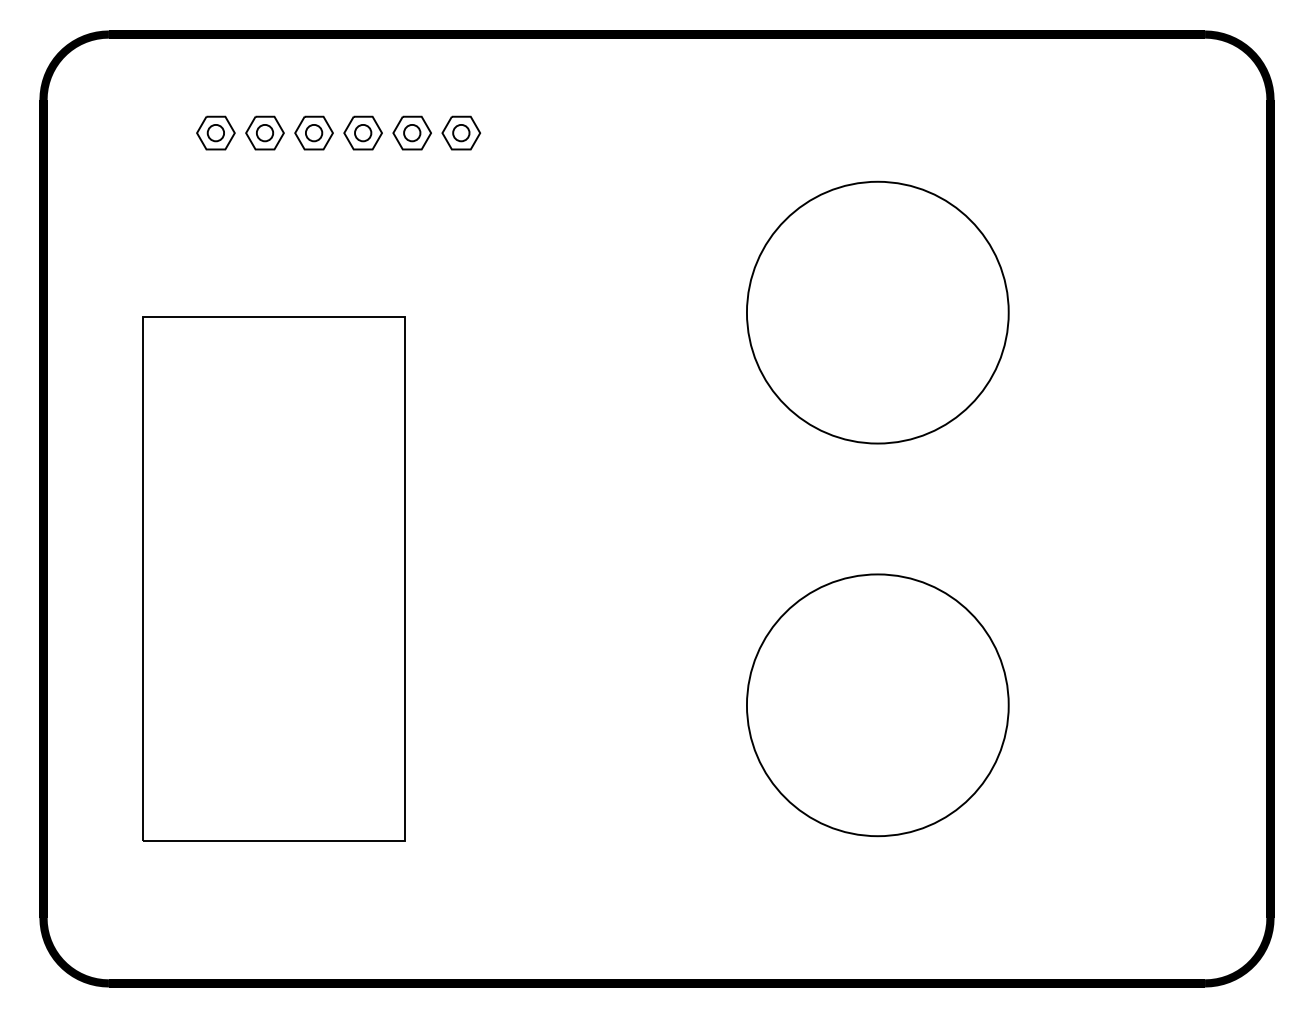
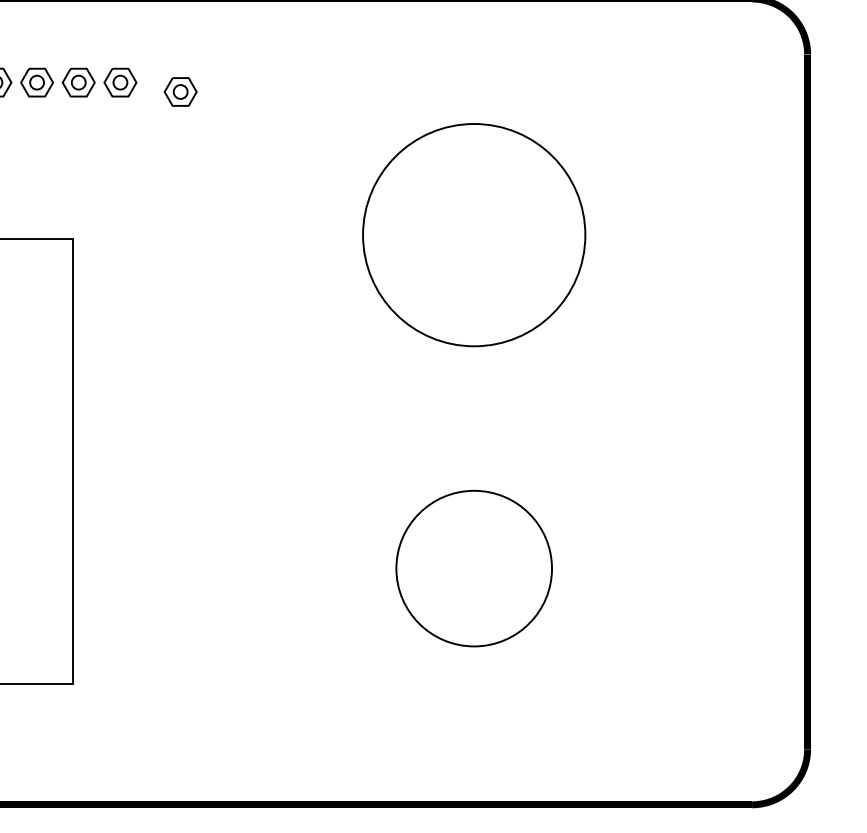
part: (531, 143) -> (180, 91), added
circle: (877, 705) -> (473, 568), size x0.7

